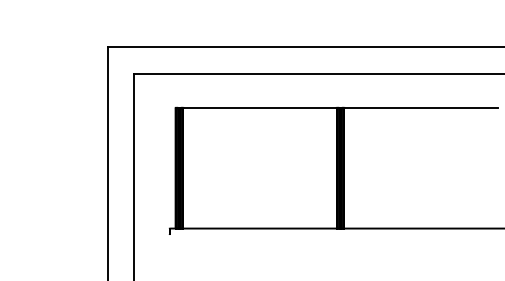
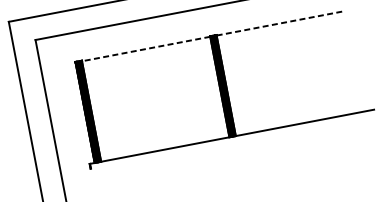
line: (260, 108) -> (146, 49), solid -> dashed
line: (421, 108) -> (281, 23), solid -> dashed

